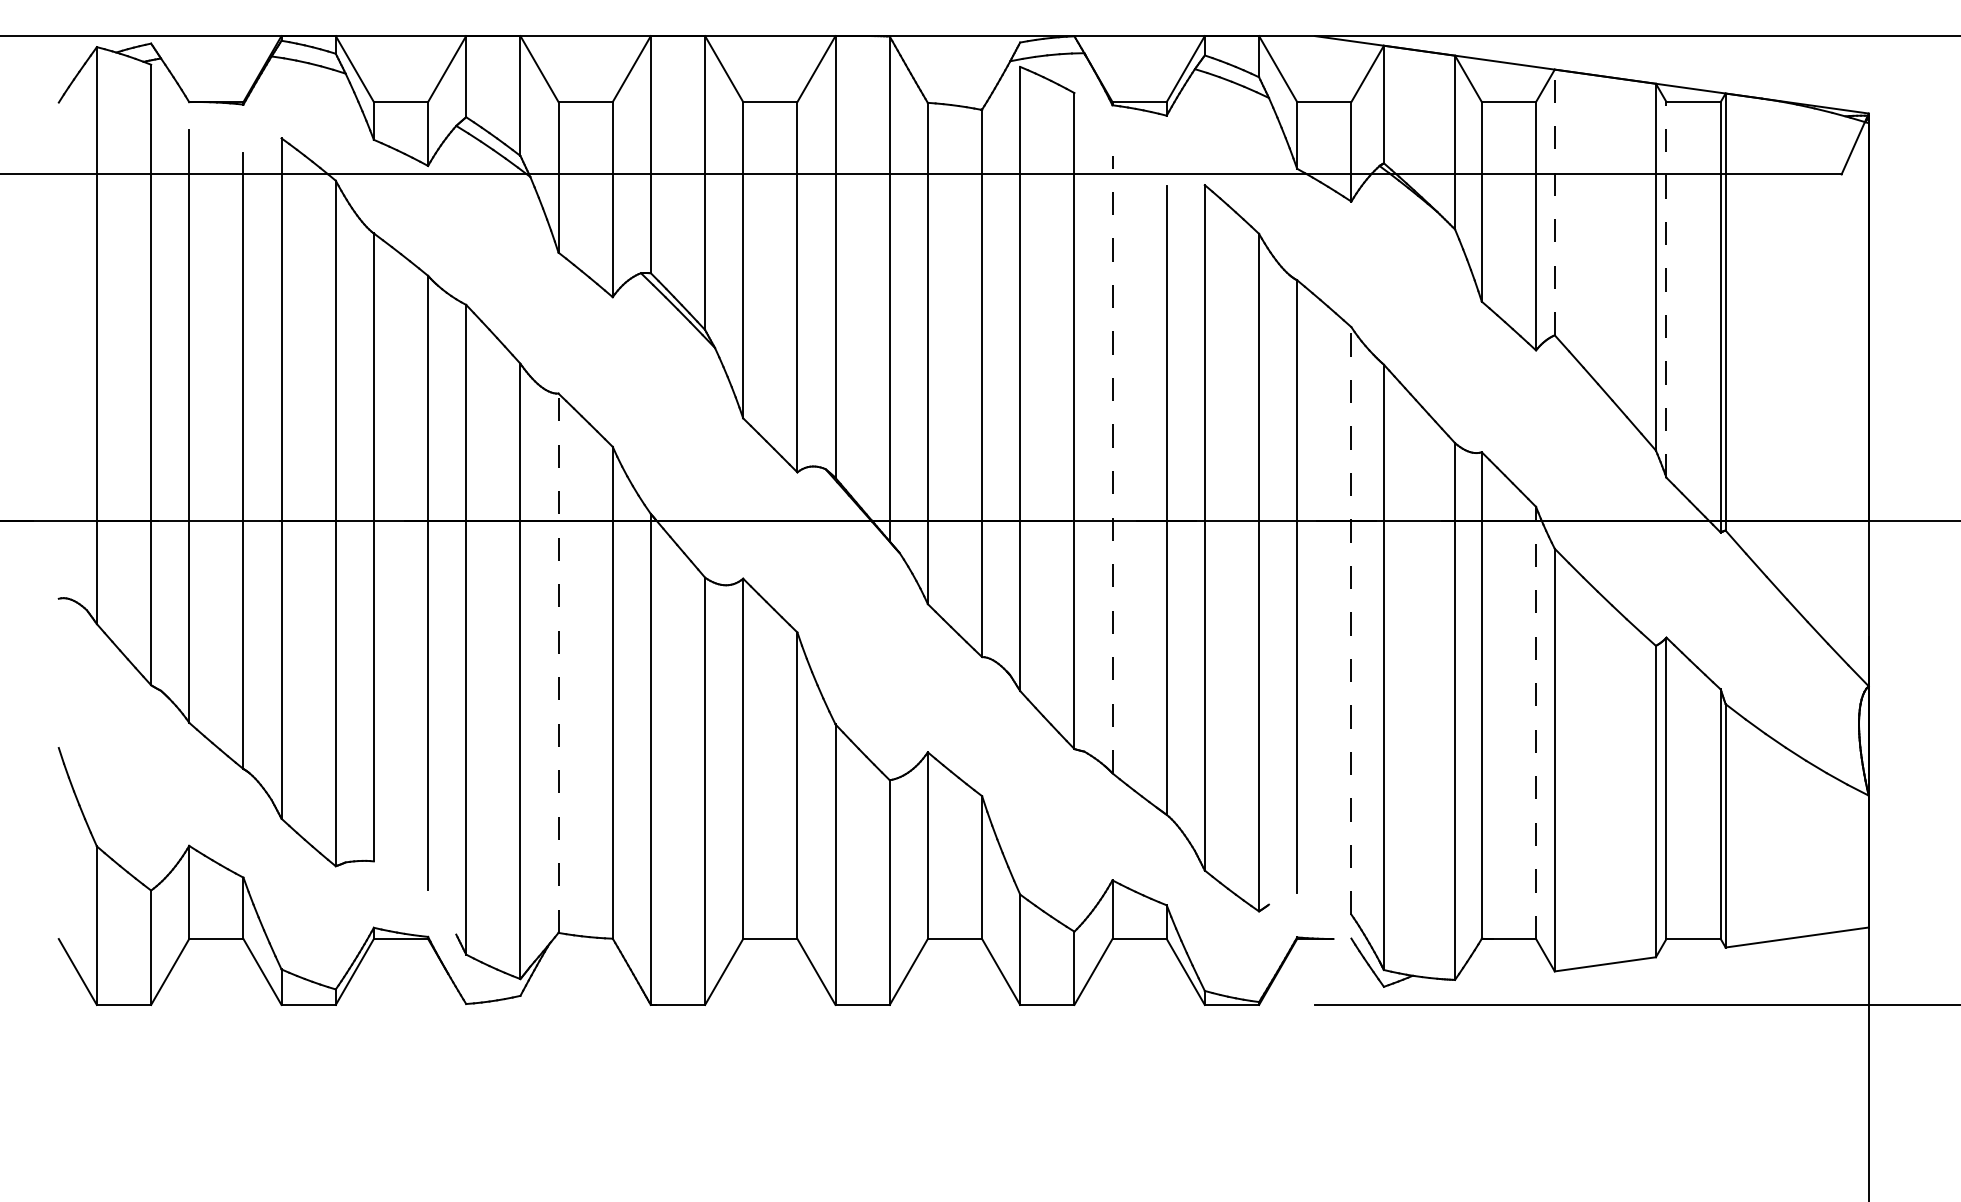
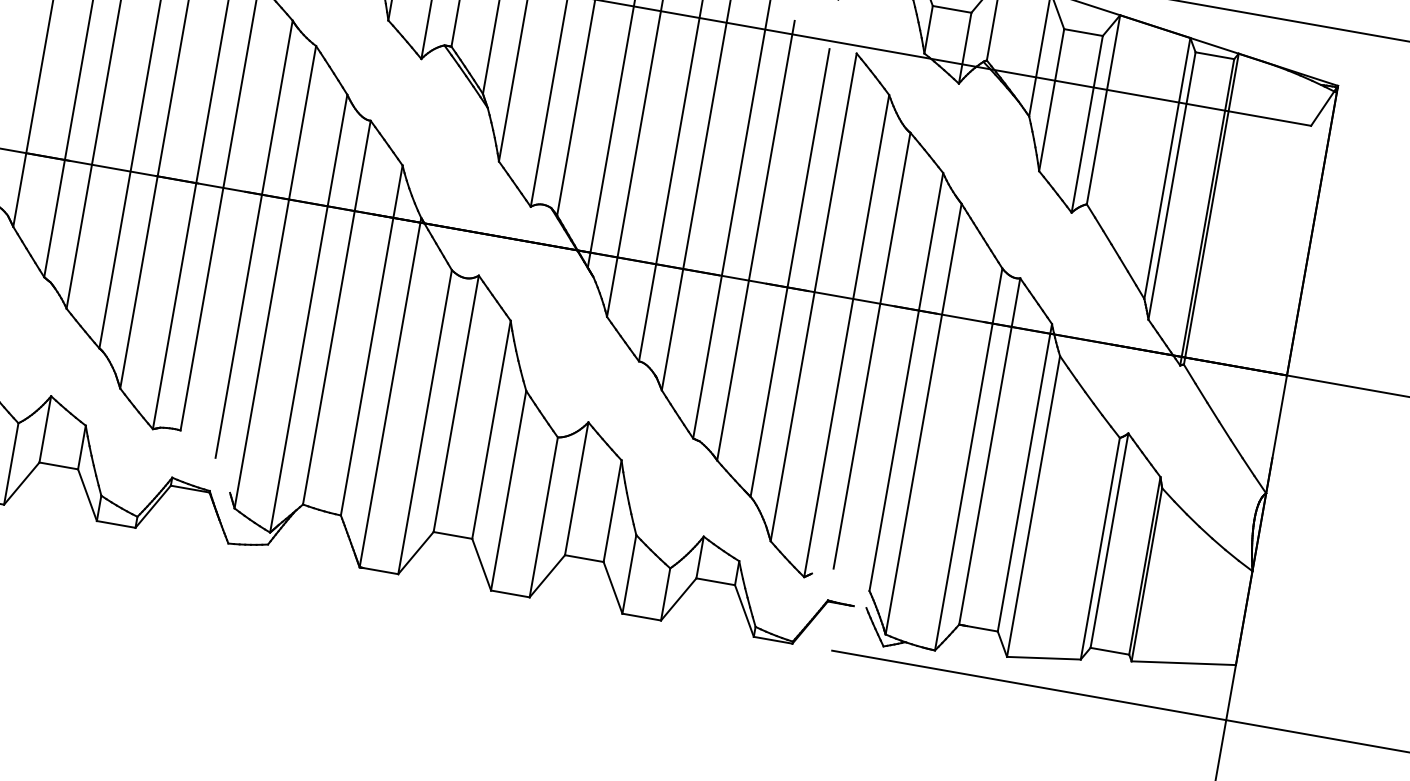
line: (1554, 202) -> (1103, 109), dashed -> solid
line: (1666, 289) -> (1172, 185), dashed -> solid
line: (1112, 464) -> (755, 240), dashed -> solid
line: (1351, 620) -> (906, 381), dashed -> solid
line: (558, 663) -> (336, 312), dashed -> solid
line: (1536, 722) -> (1025, 477), dashed -> solid

